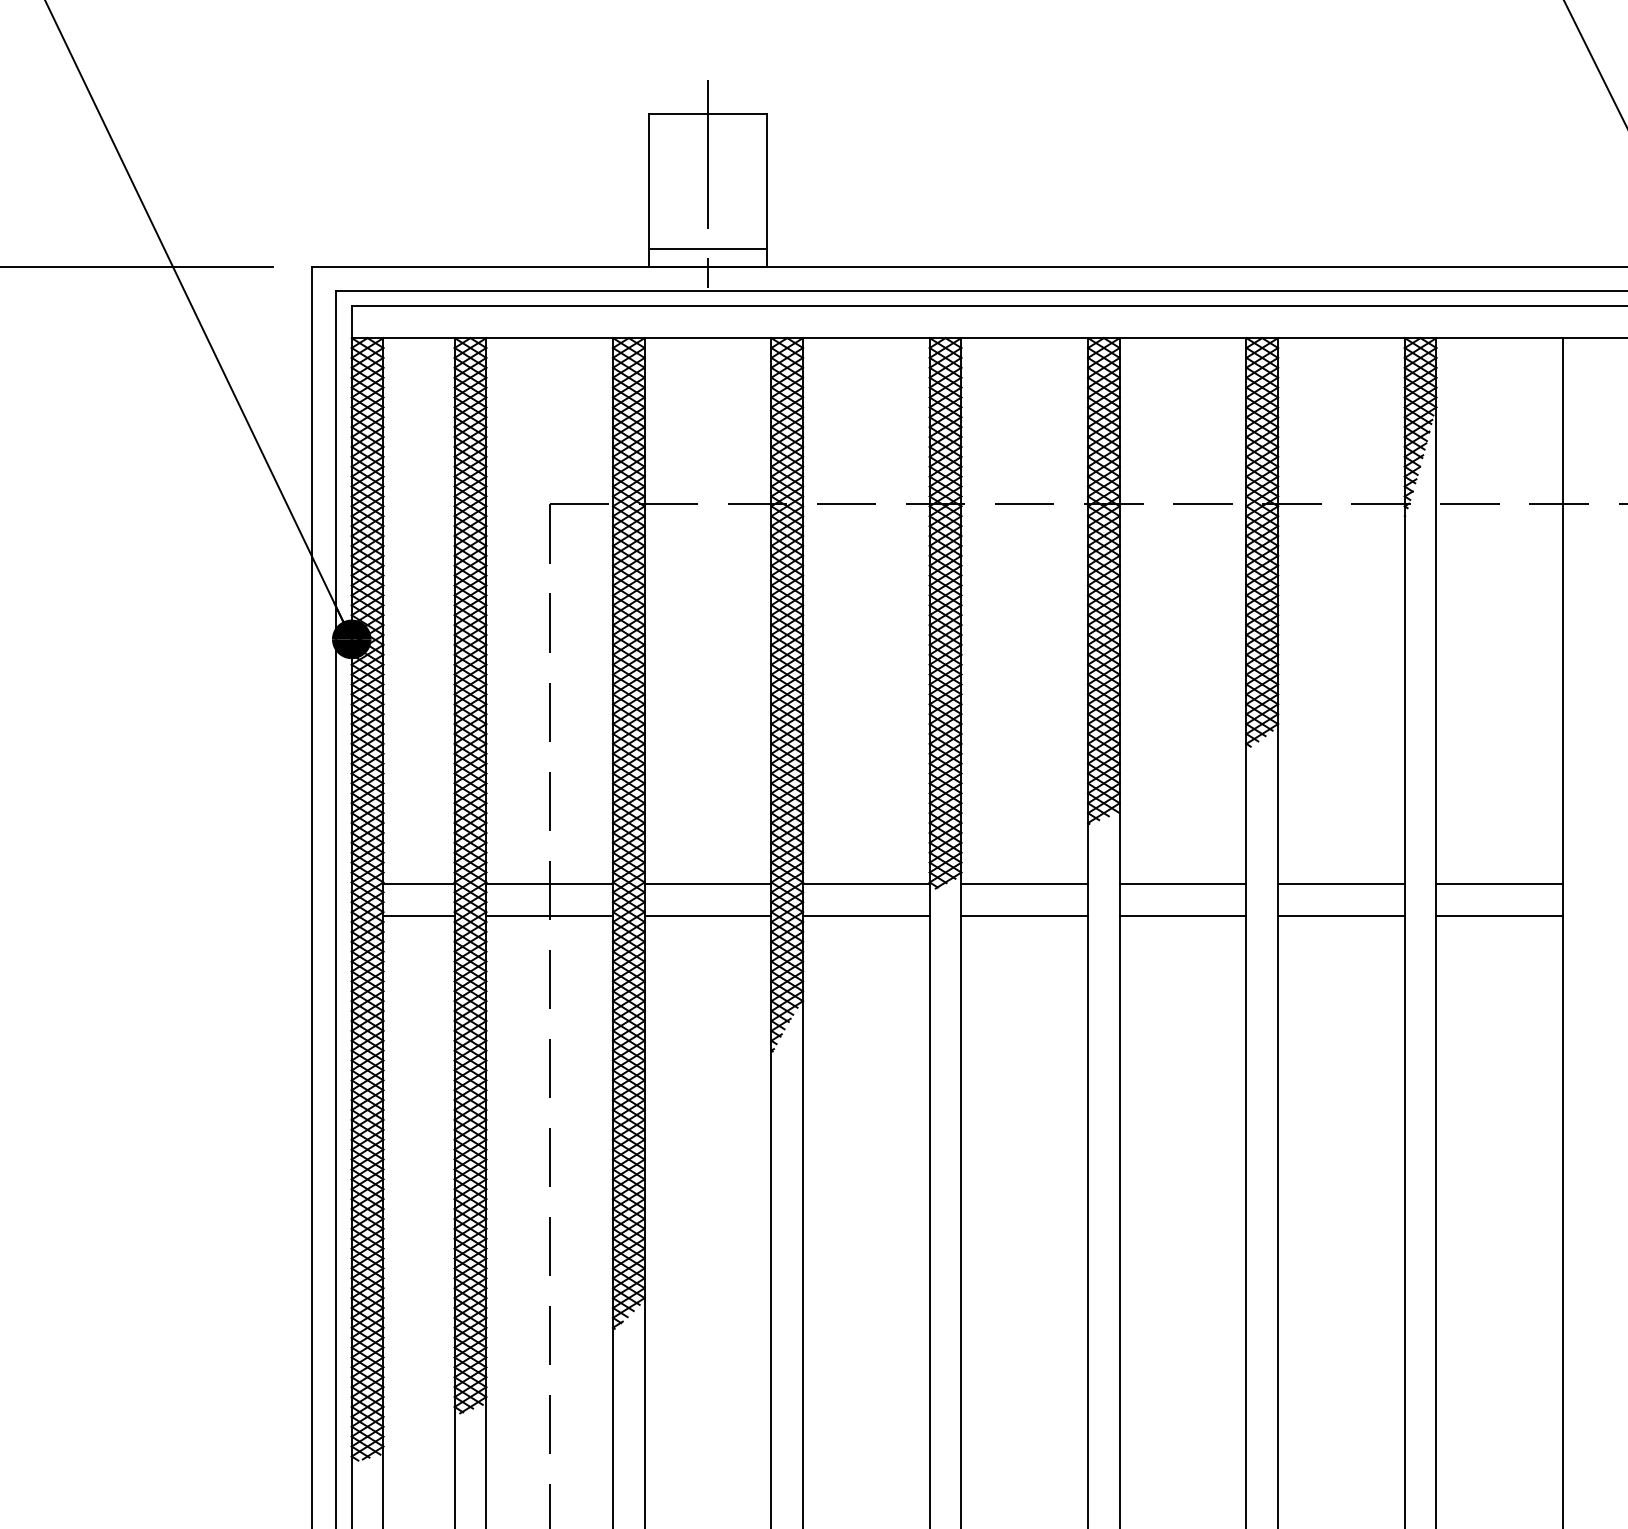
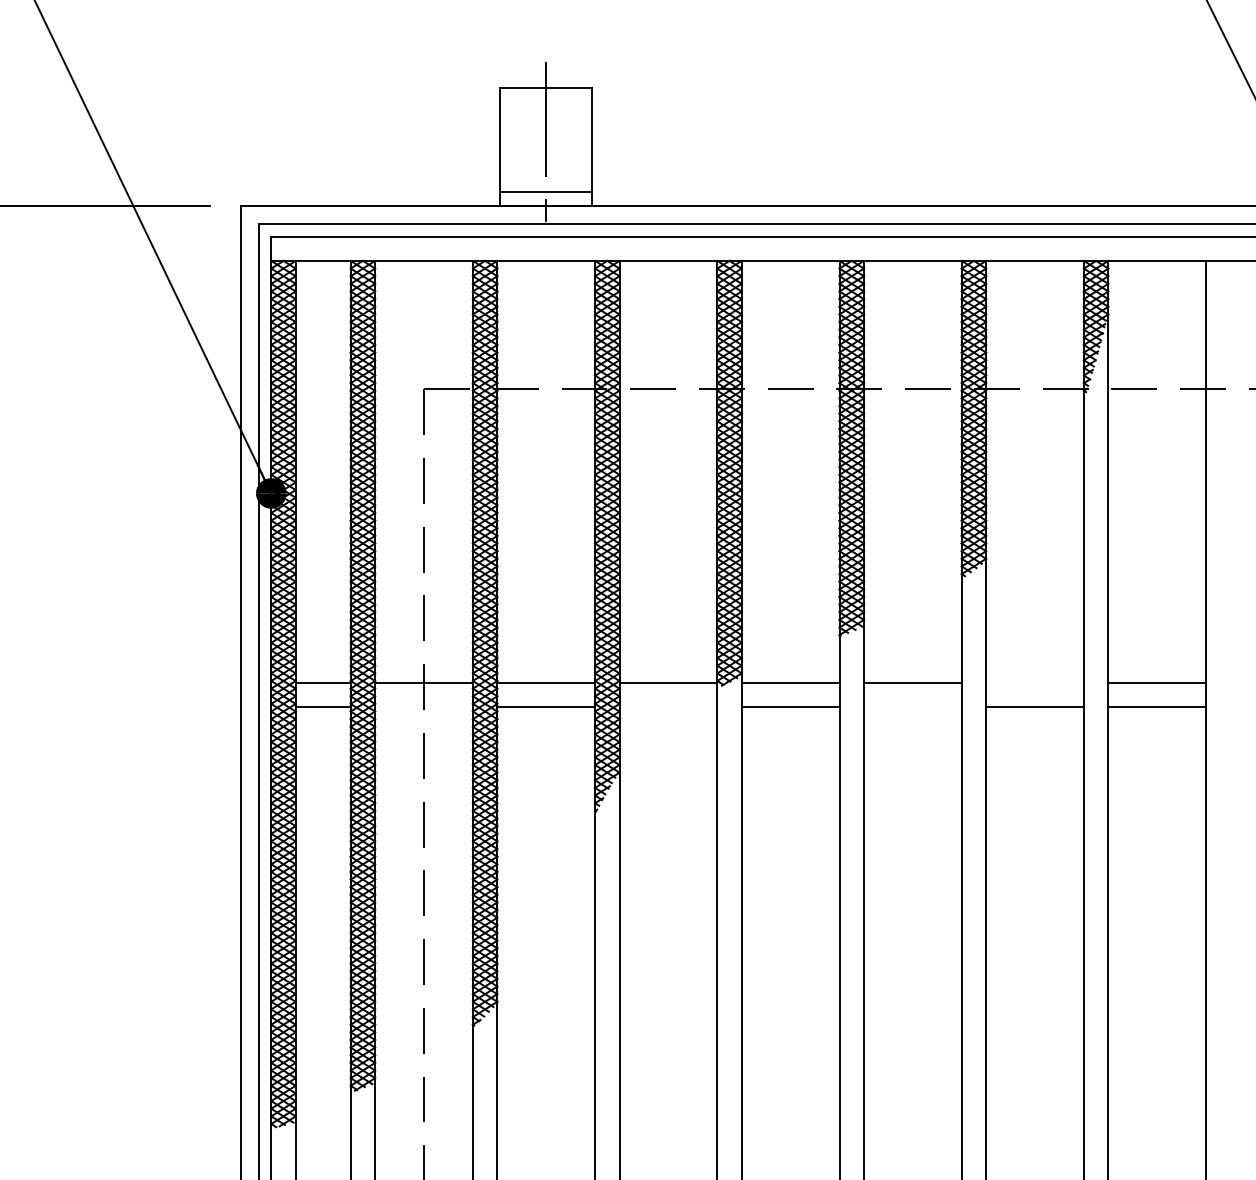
line: (1340, 884) -> (1034, 682), removed
line: (549, 915) -> (423, 706), removed
line: (866, 915) -> (668, 706), removed
line: (1182, 915) -> (912, 706), removed

